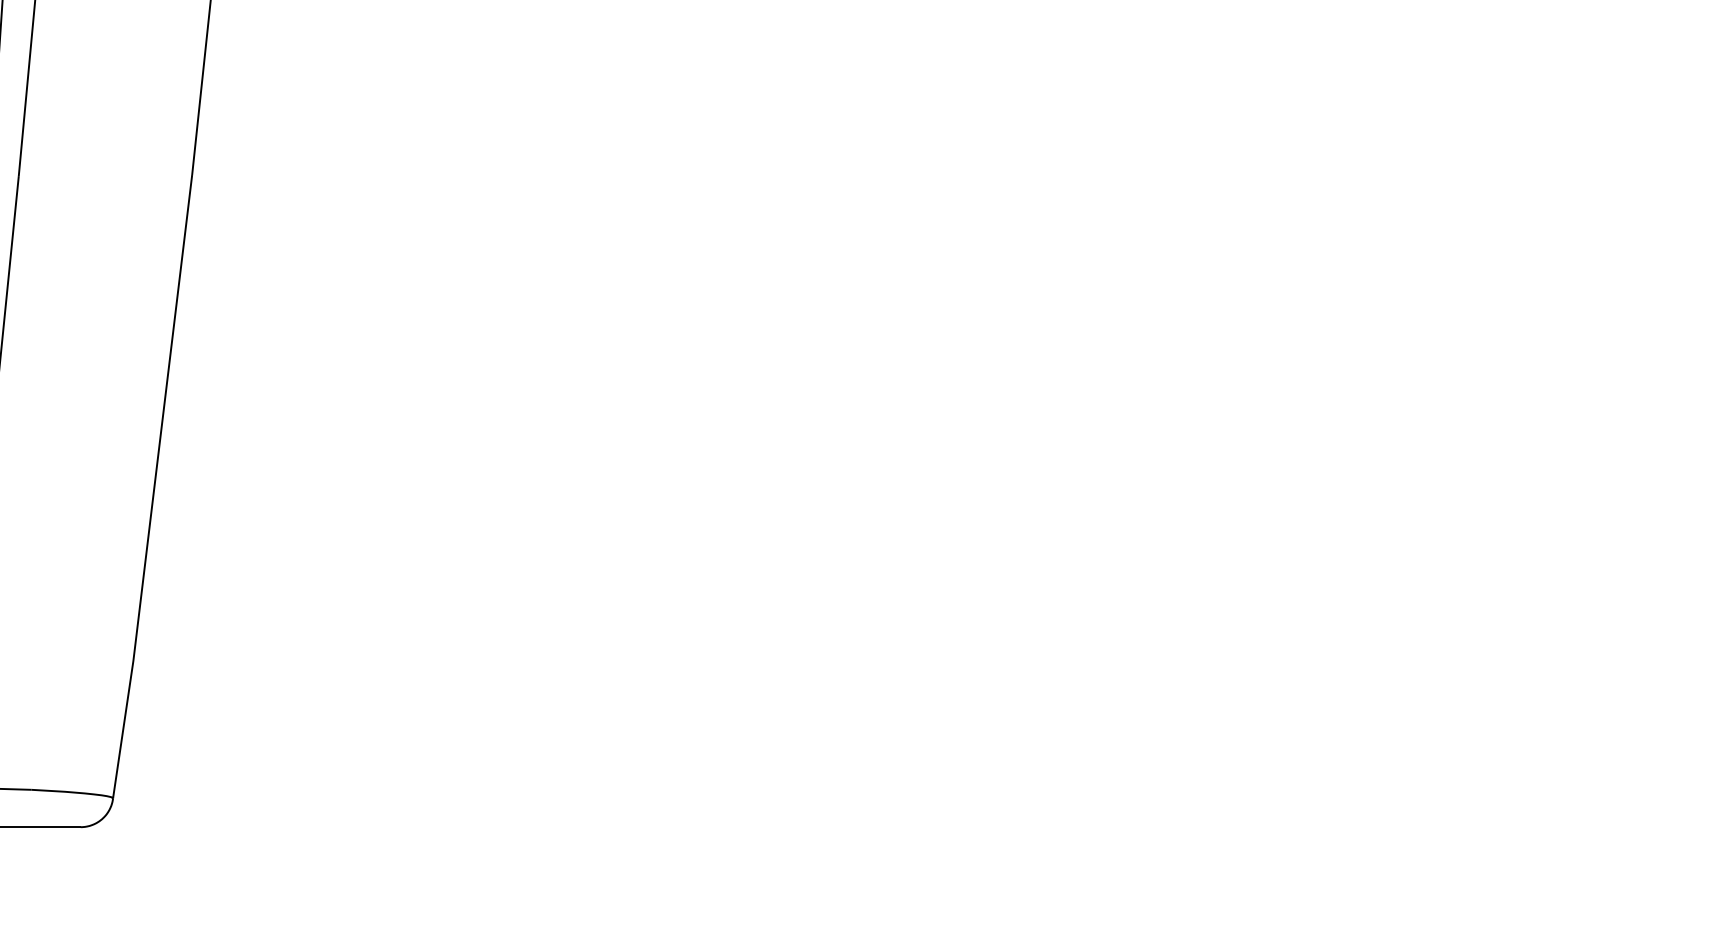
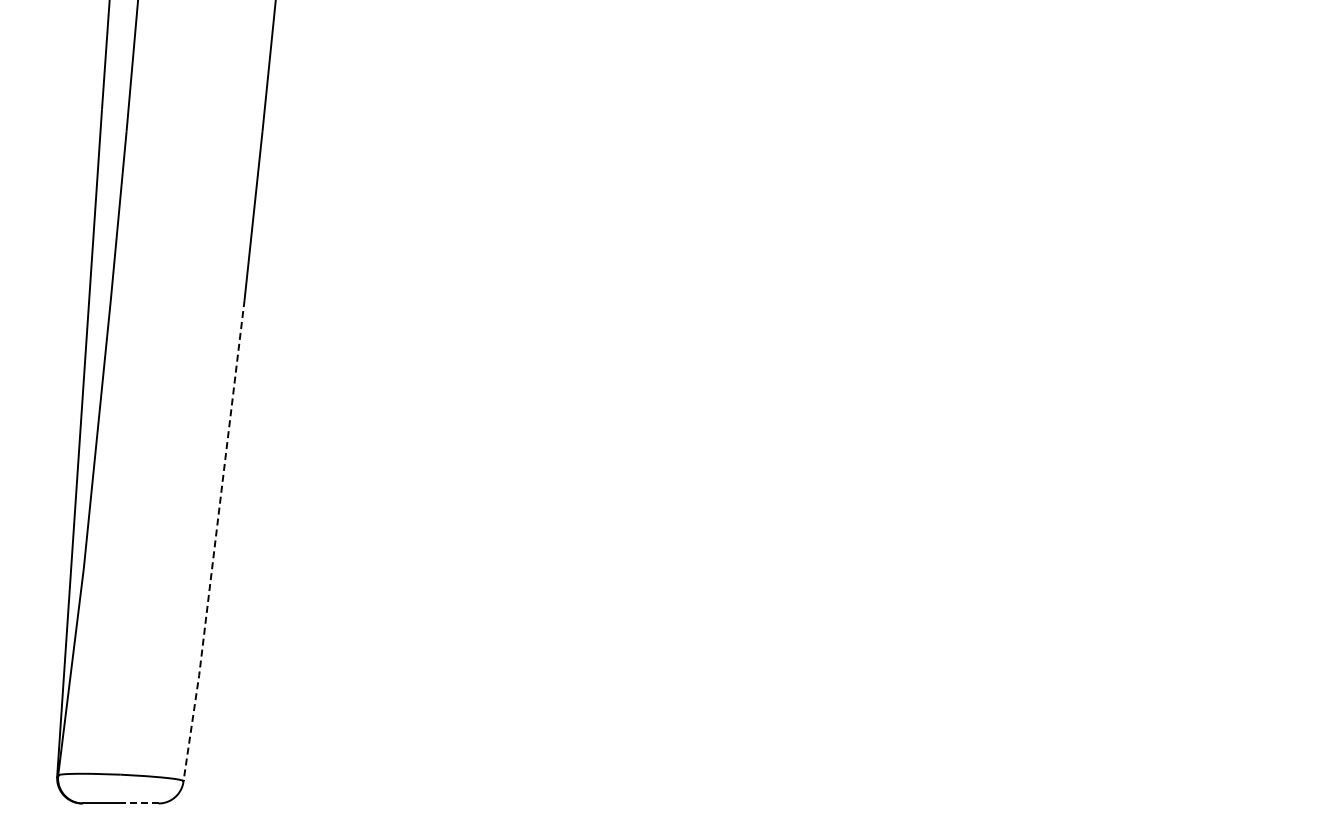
line: (154, 489) -> (215, 542), solid -> dashed
line: (56, 827) -> (139, 803), solid -> dashed

